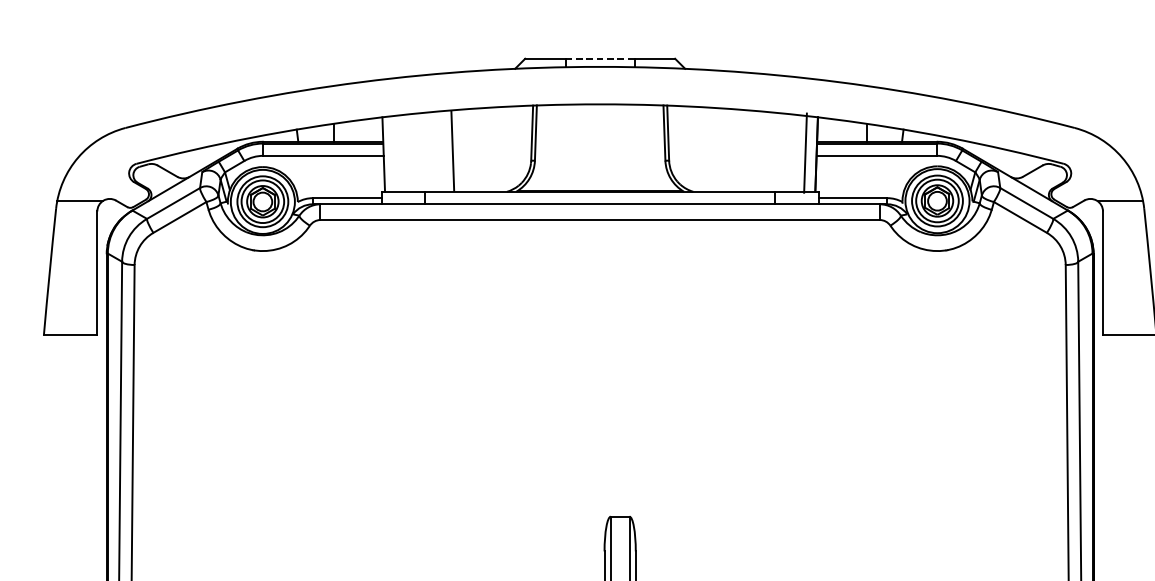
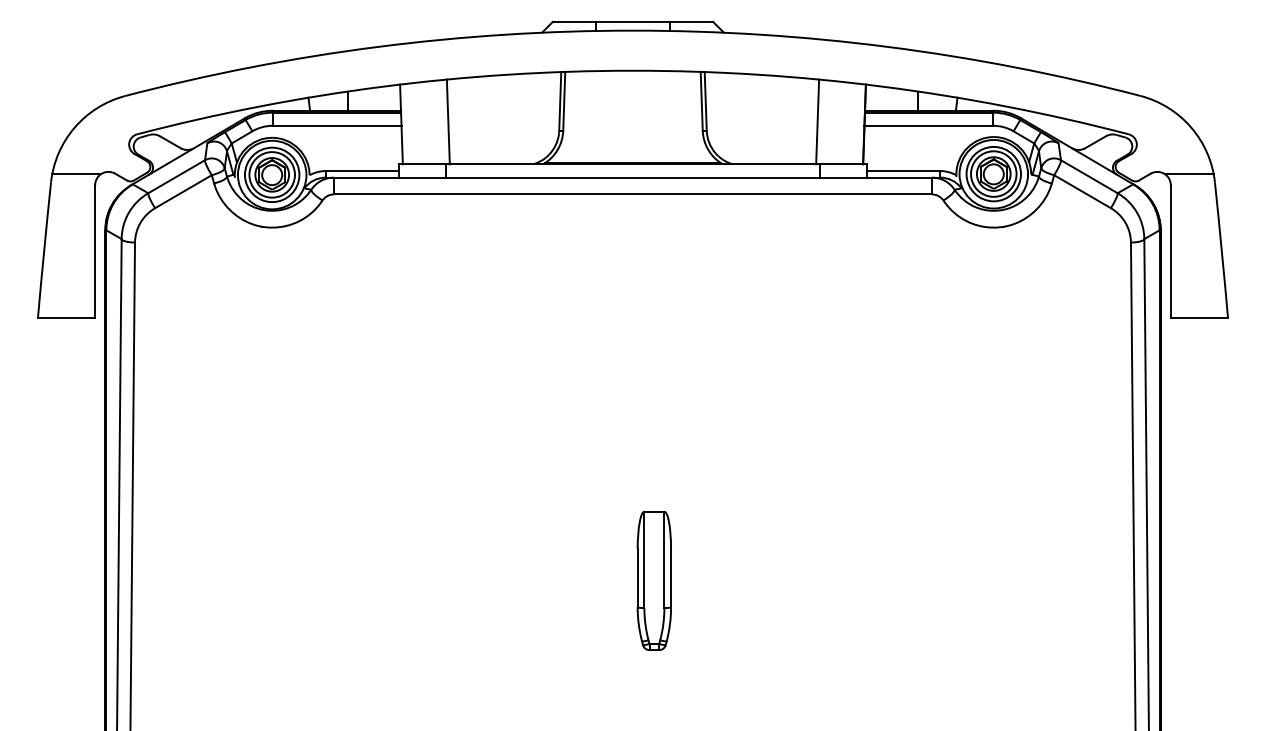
line: (599, 58) -> (632, 21), dashed -> solid
line: (451, 150) -> (447, 121), moved
line: (805, 152) -> (817, 121), moved

